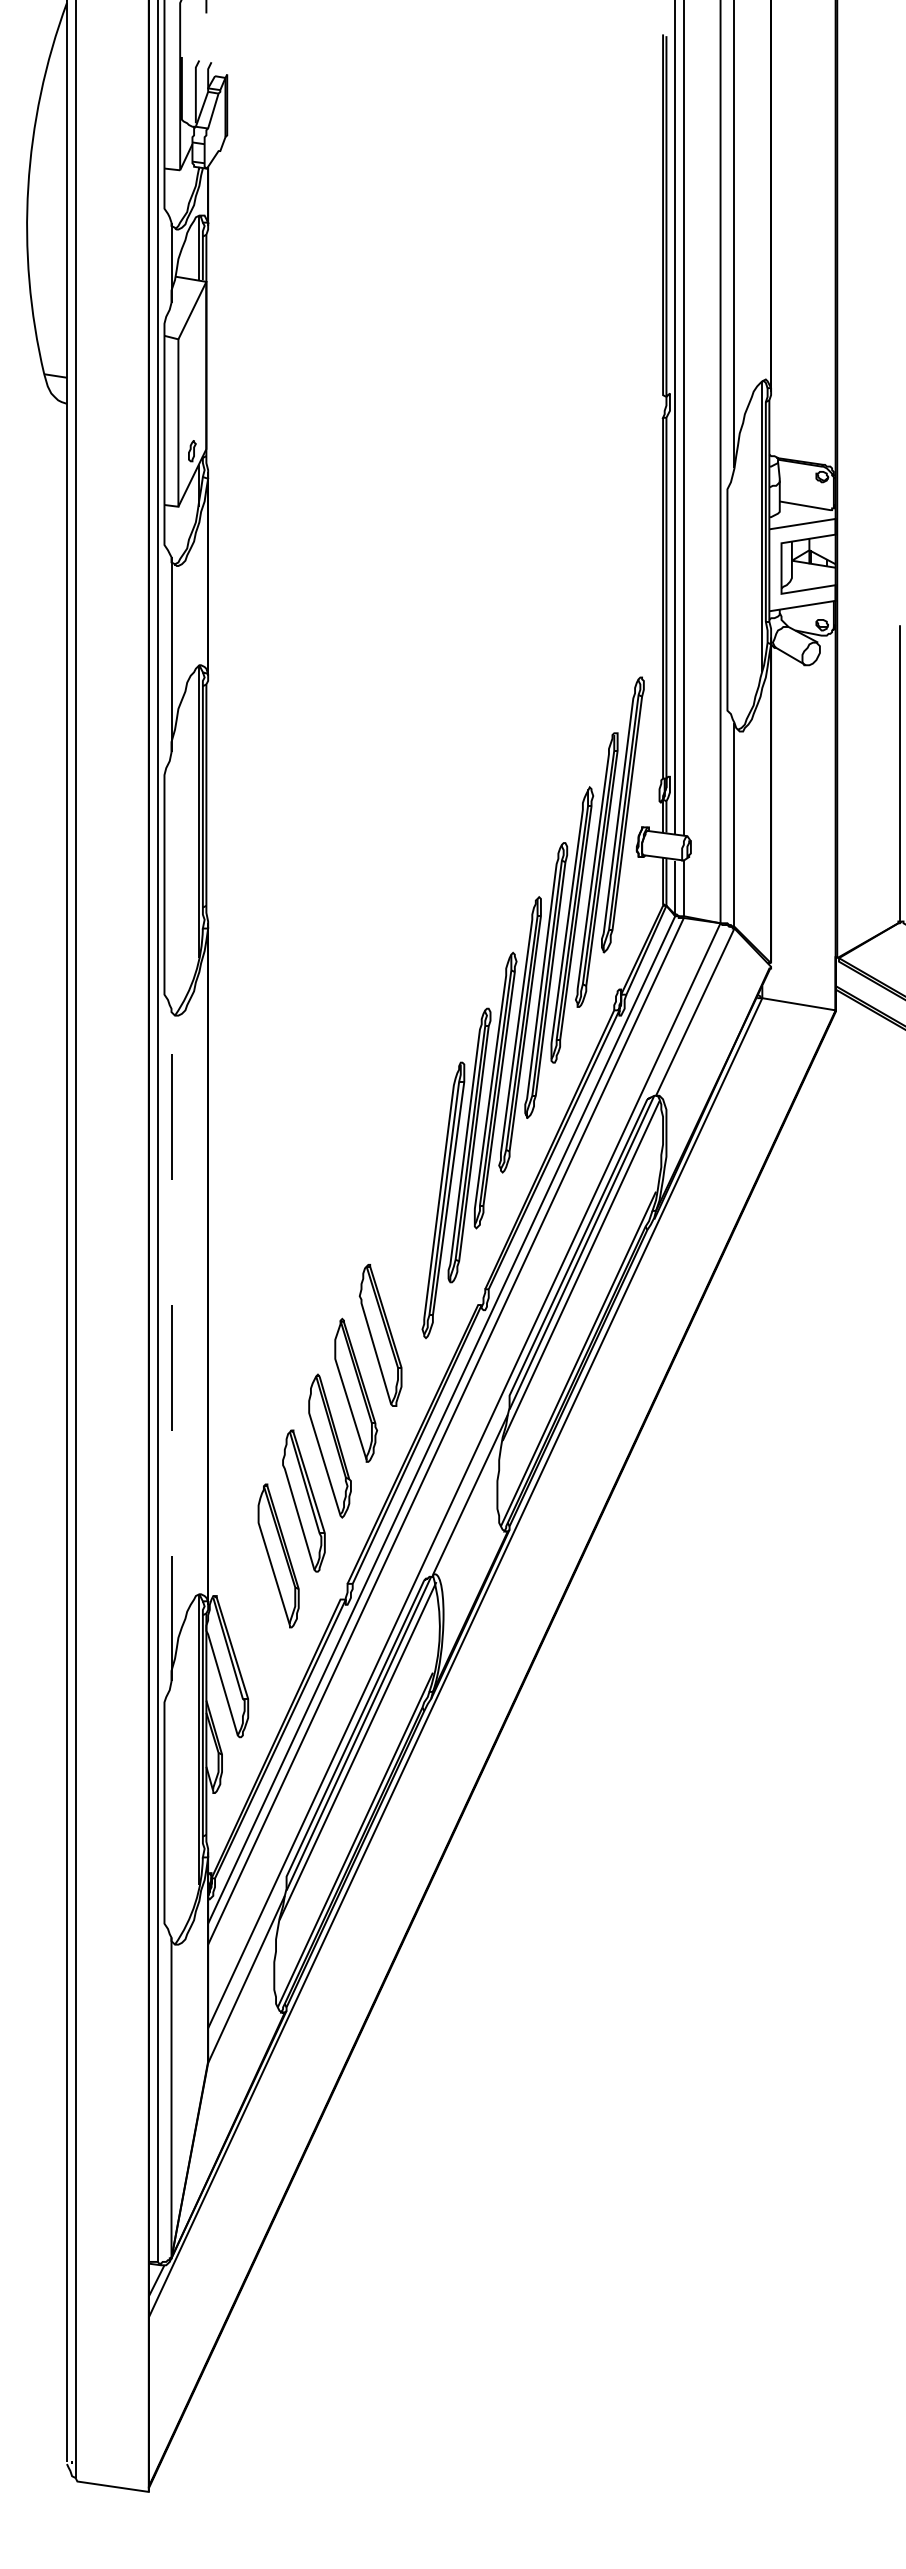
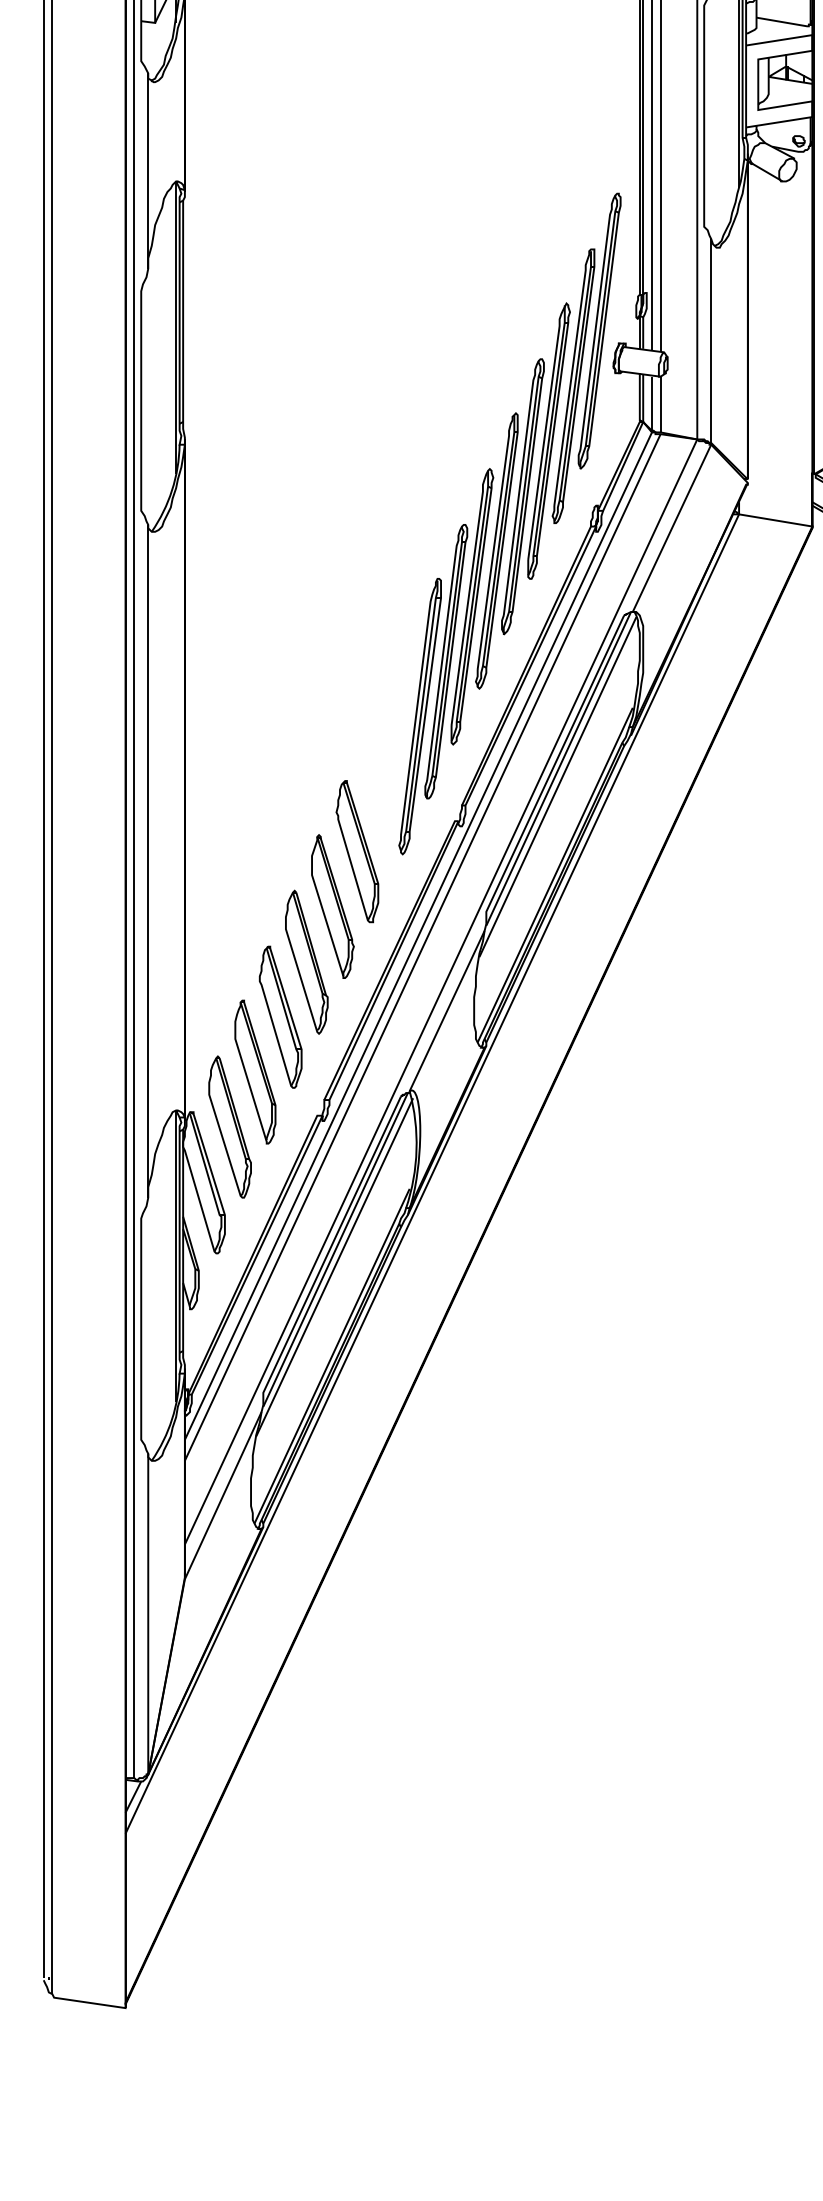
line: (171, 1344) -> (148, 860), dashed -> solid
part: (253, 1610) -> (230, 1126), added

